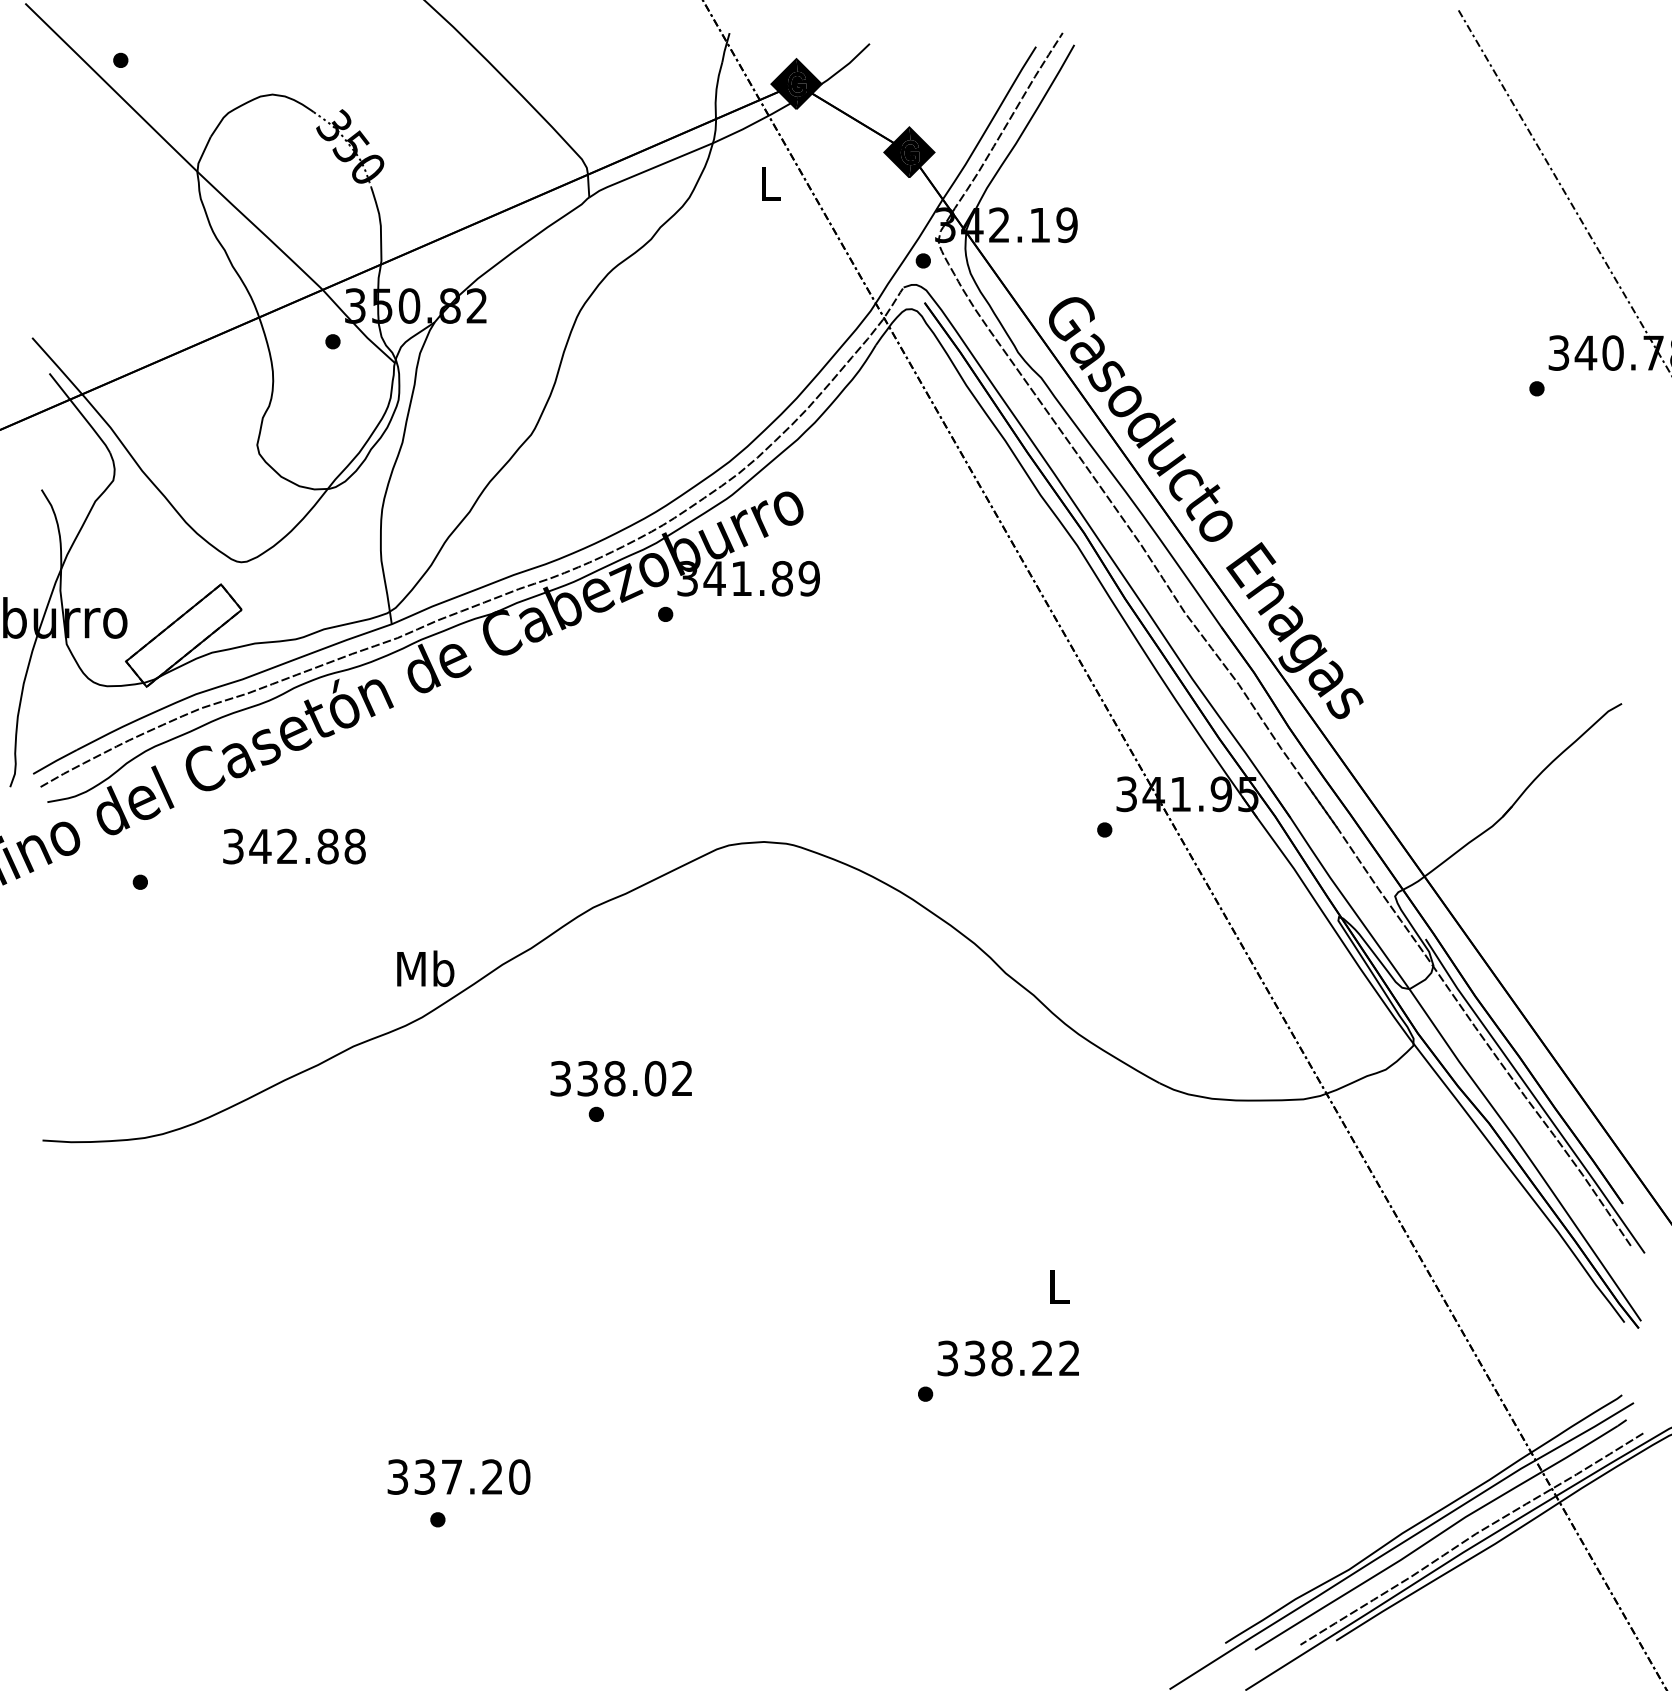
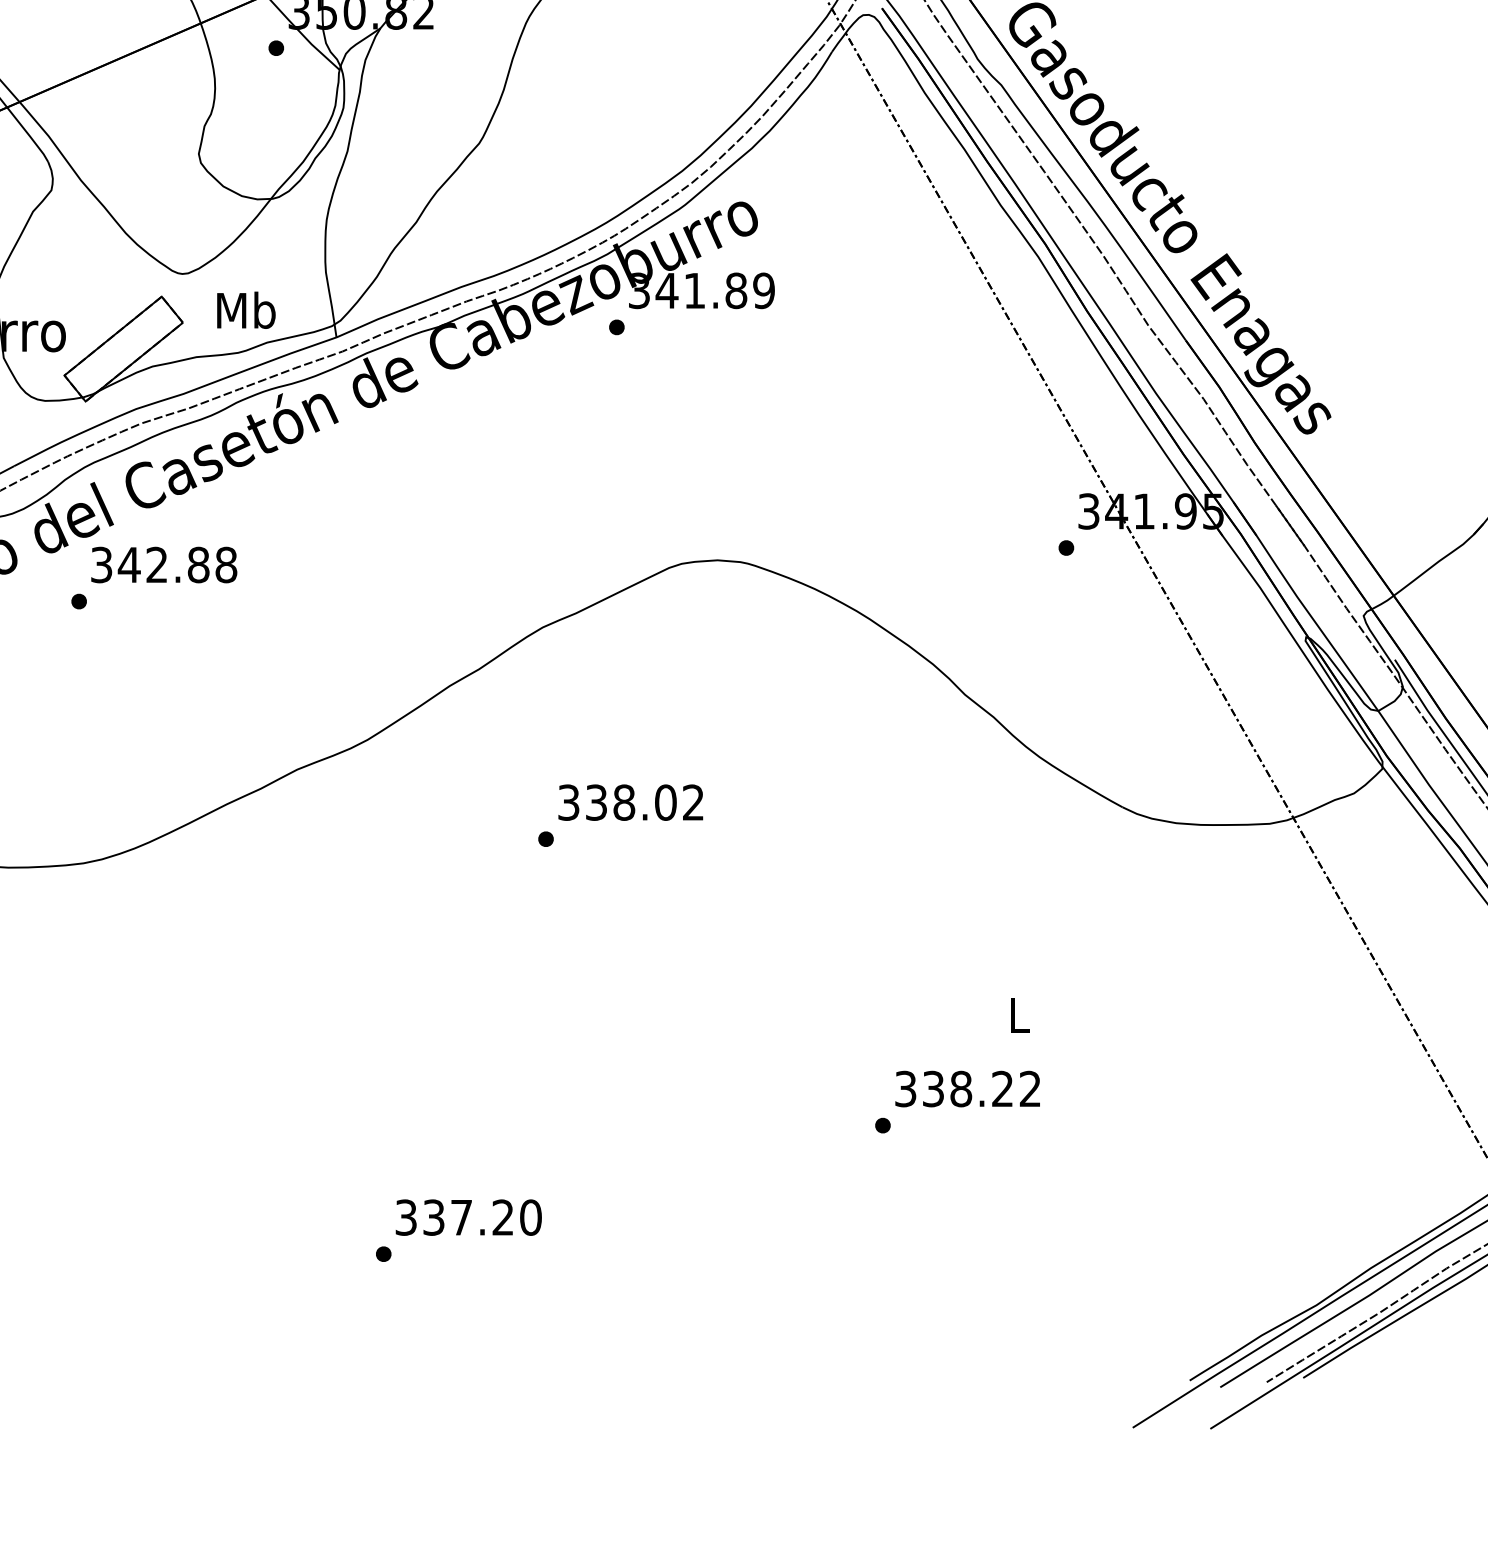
text: (294, 846) -> (164, 564), moved
text: (425, 968) -> (246, 310), moved
text: (620, 1078) -> (630, 802), moved
text: (458, 1476) -> (468, 1217), moved

